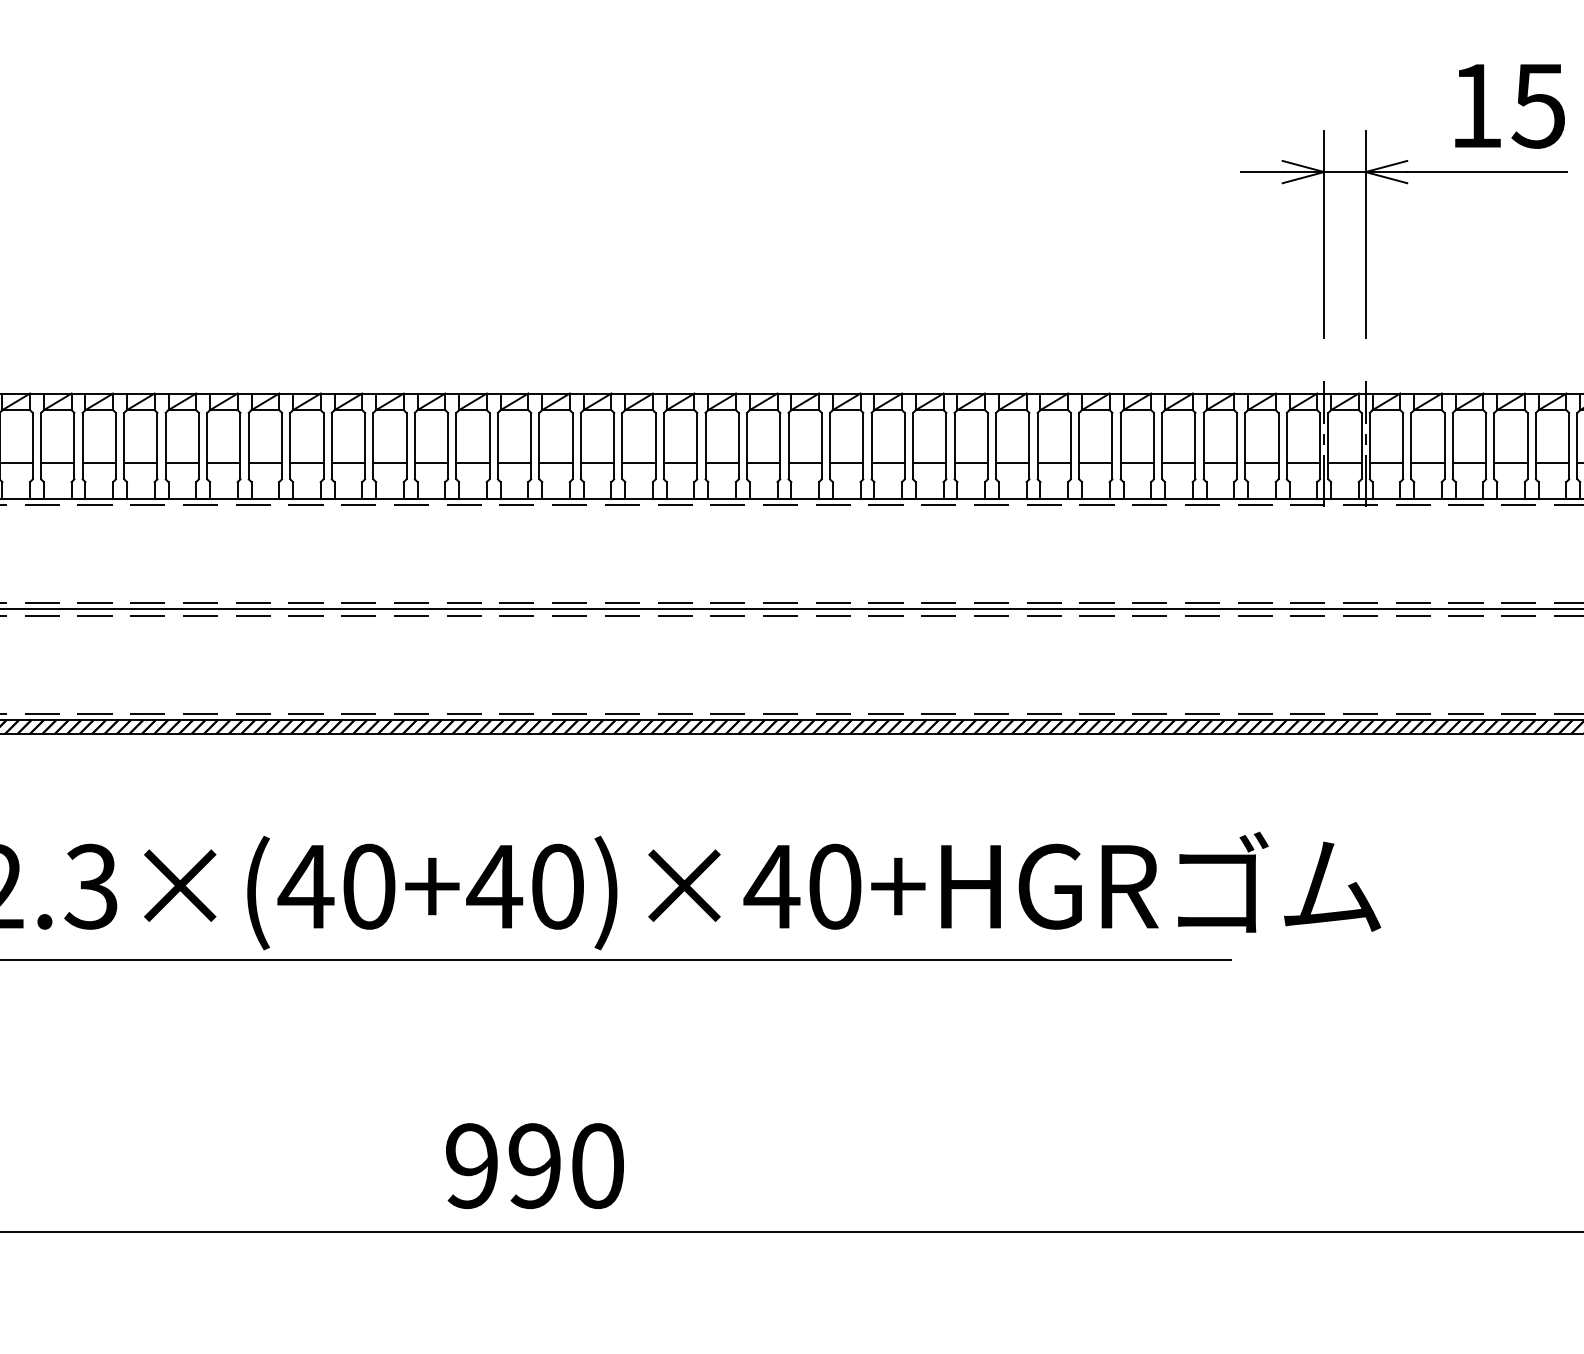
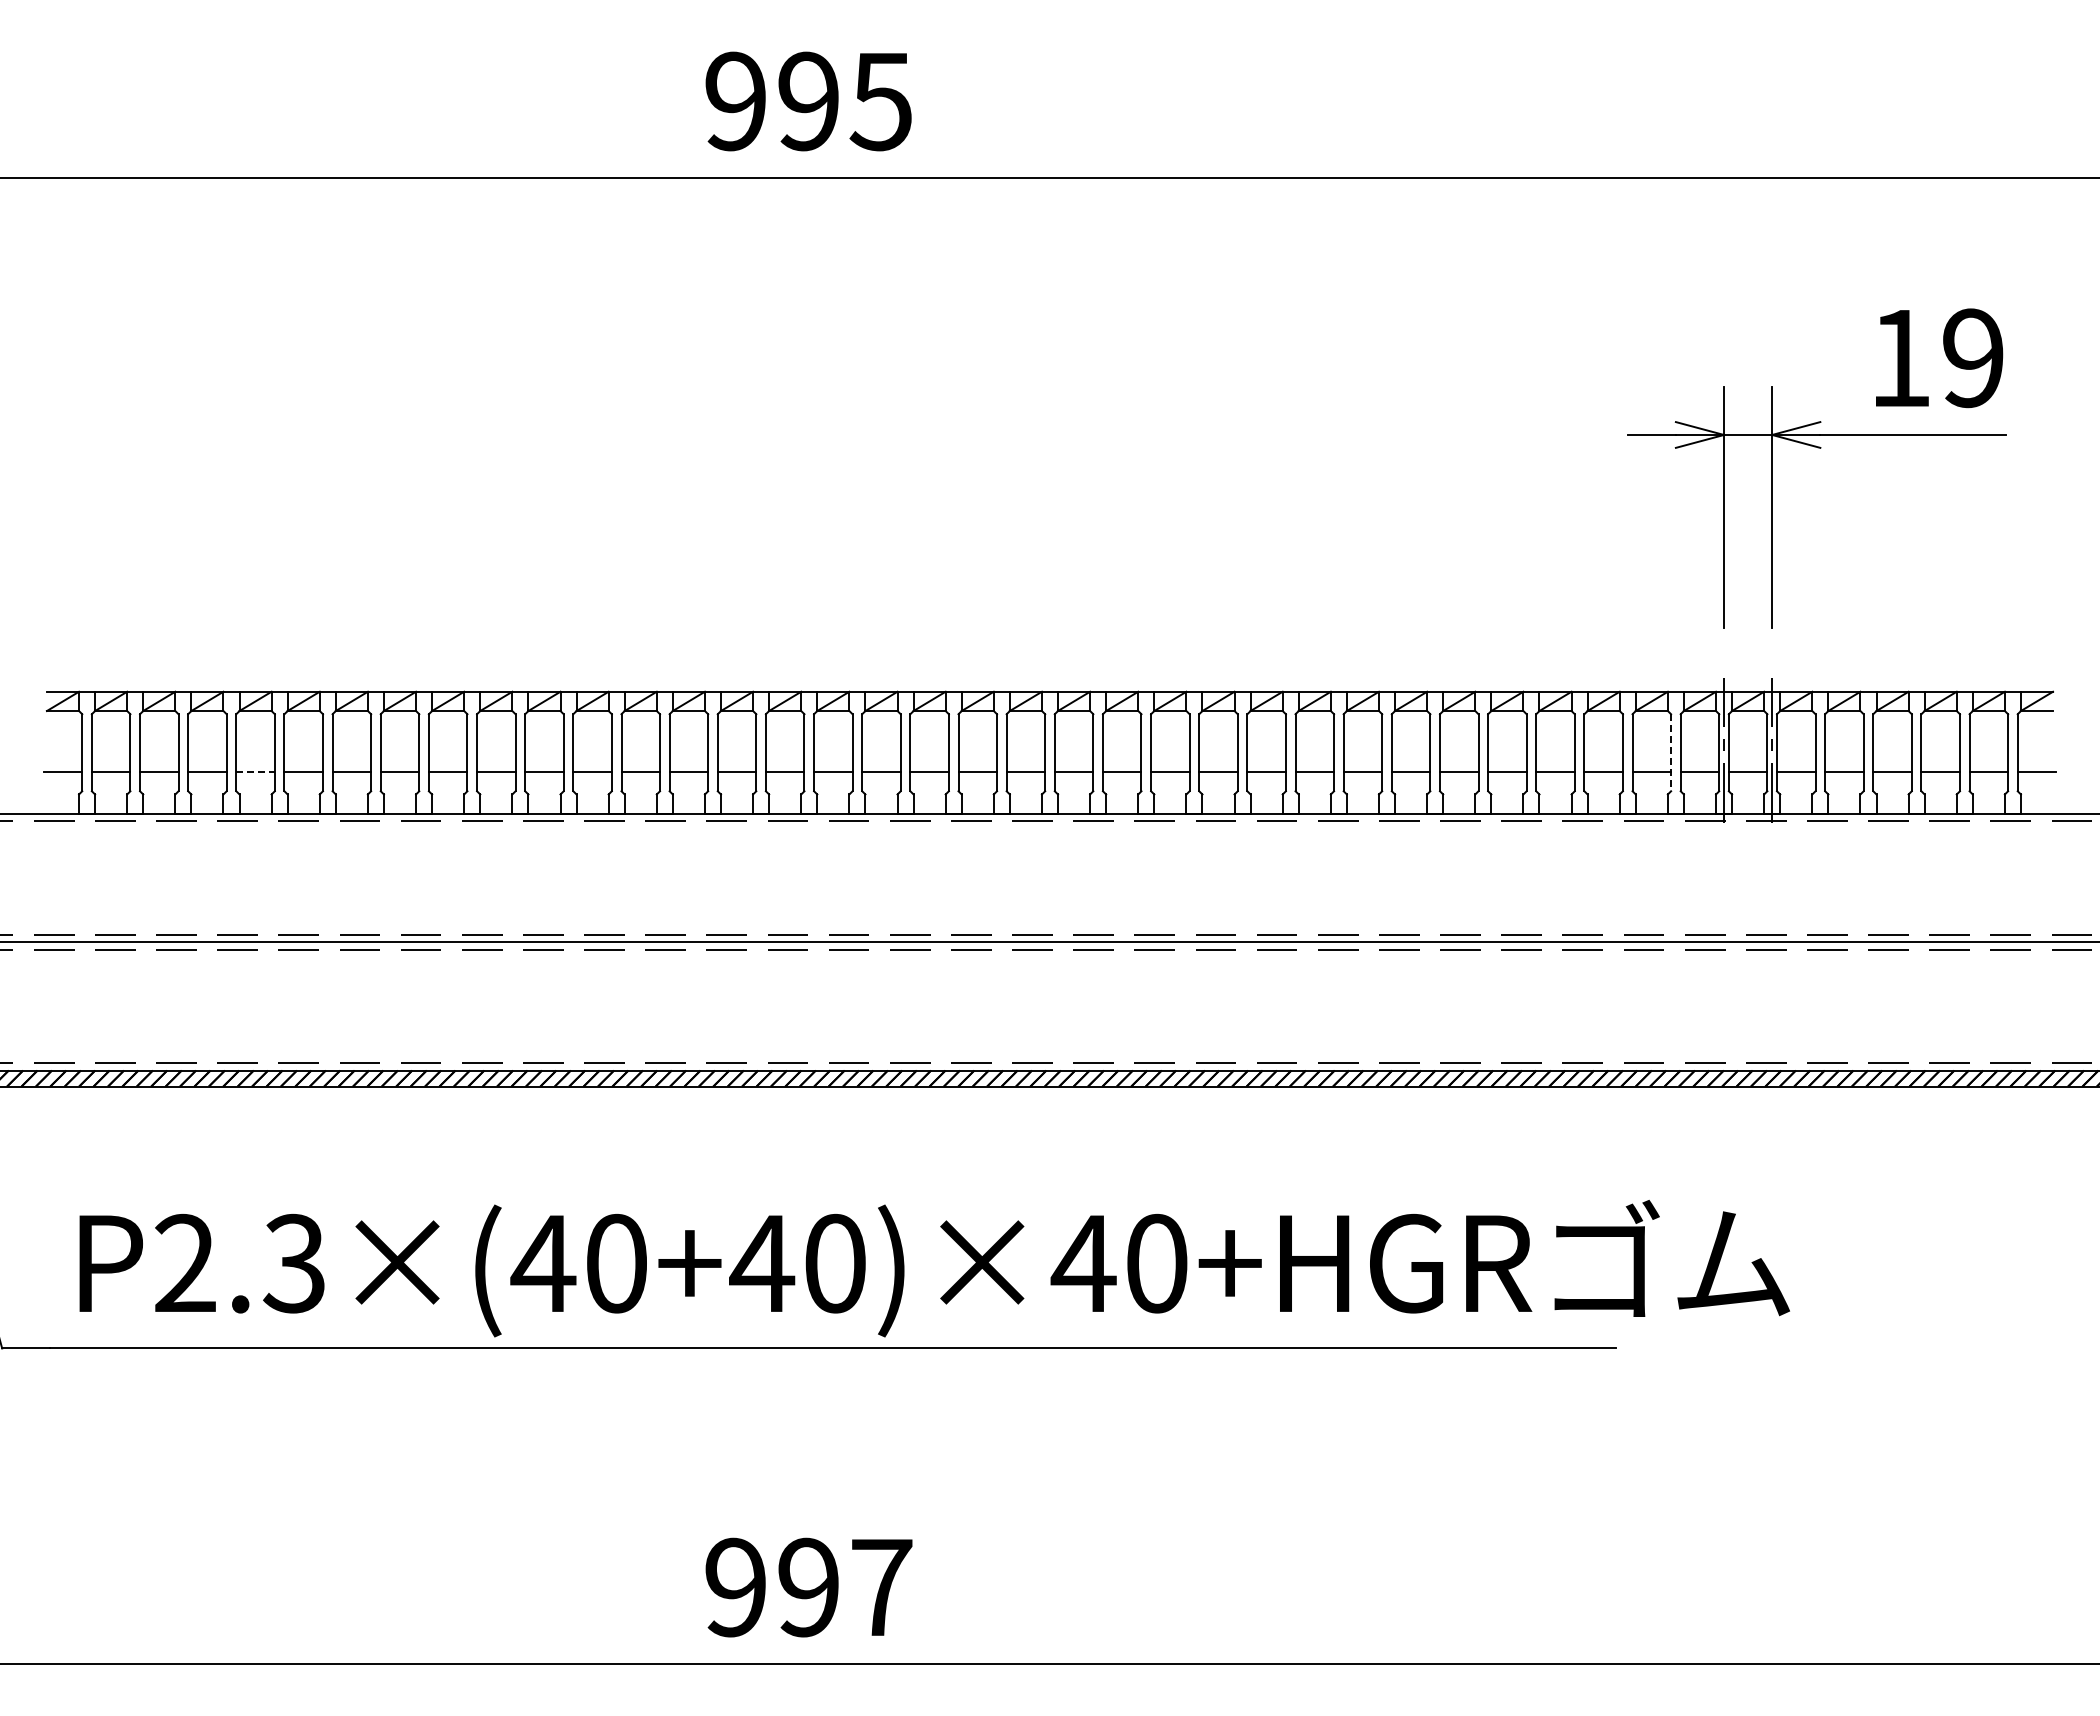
text: (1538, 106) -> (1972, 358), 15 -> 19
line: (1278, 445) -> (1671, 752), solid -> dashed
line: (58, 463) -> (256, 772), solid -> dashed
text: (598, 1166) -> (882, 1587), 990 -> 997

